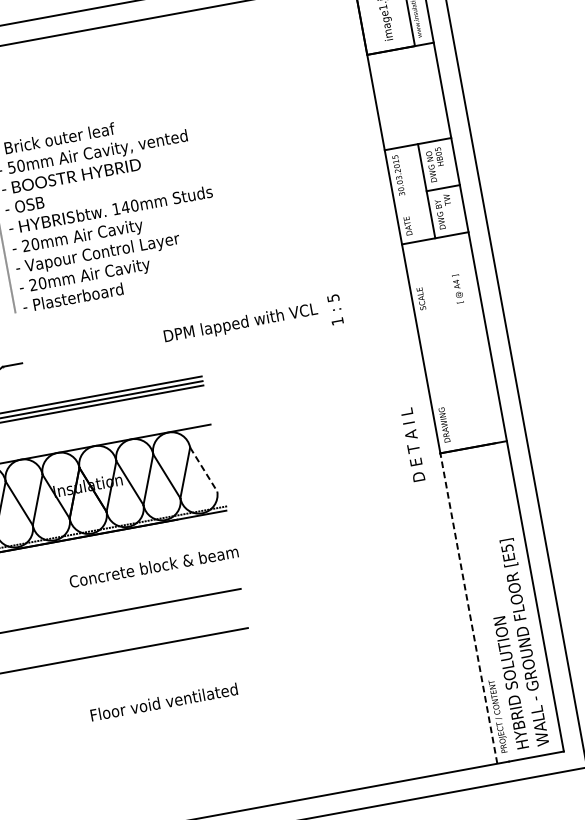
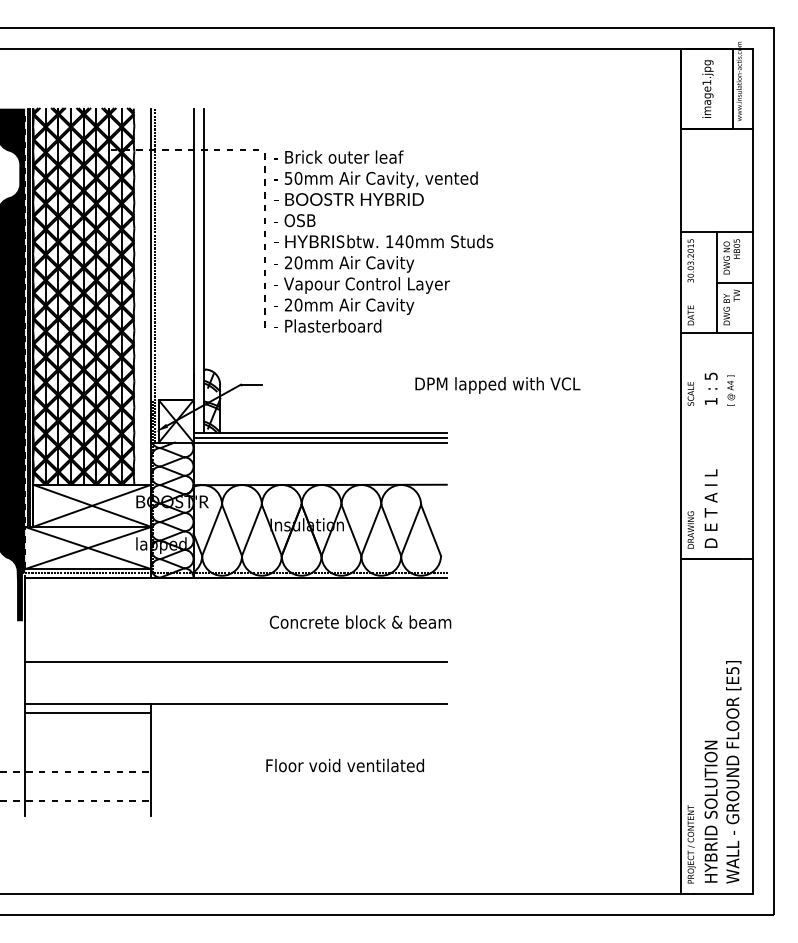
text: (334, 309) -> (710, 388), moved
text: (412, 444) -> (710, 508), moved
line: (204, 469) -> (431, 530), dashed -> solid
line: (469, 607) -> (681, 725), dashed -> solid

